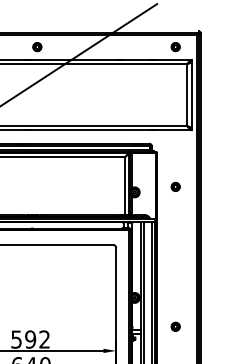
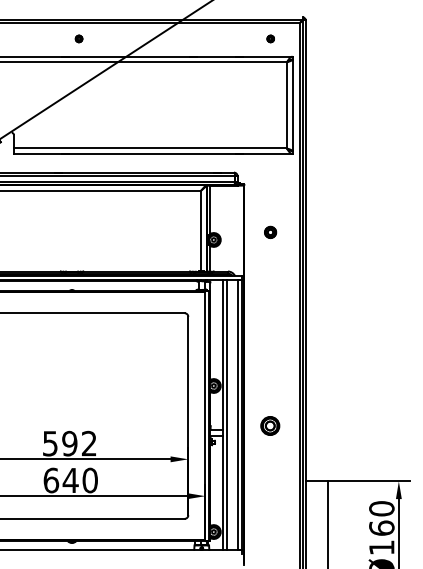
part: (36, 46) -> (78, 38), size x0.6
part: (175, 46) -> (270, 38), size x0.6
part: (175, 326) -> (270, 425), size x1.6

